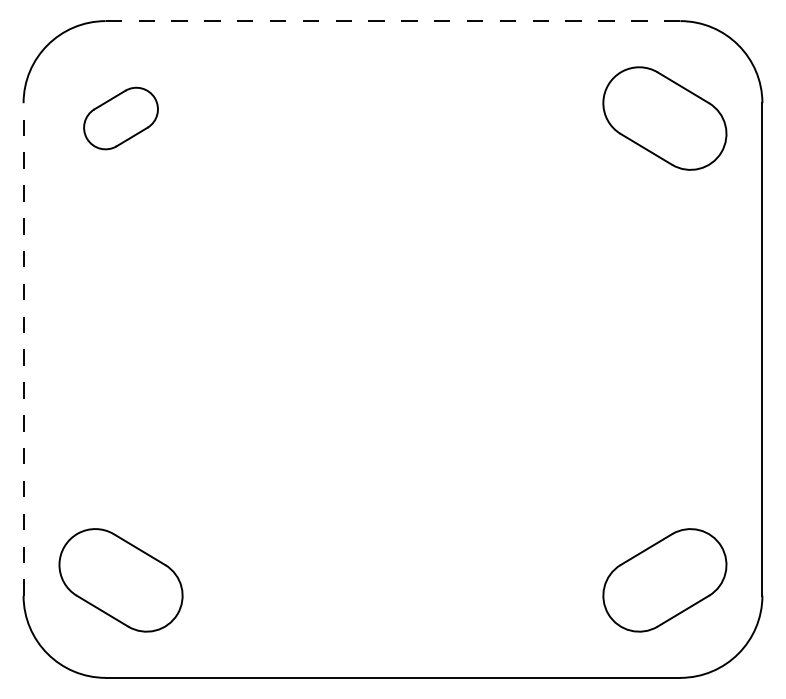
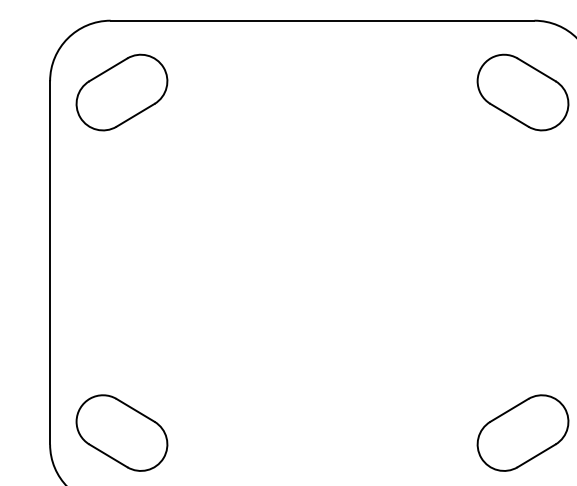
line: (393, 21) -> (322, 20), dashed -> solid
part: (120, 118) -> (121, 92), size x1.67
line: (23, 349) -> (50, 262), dashed -> solid

